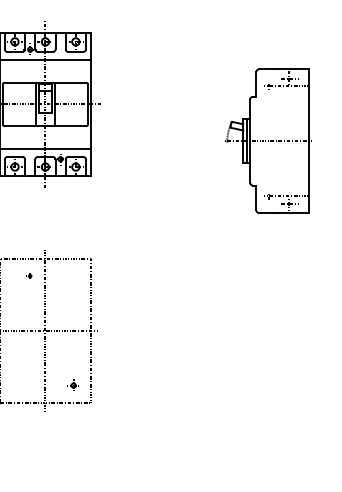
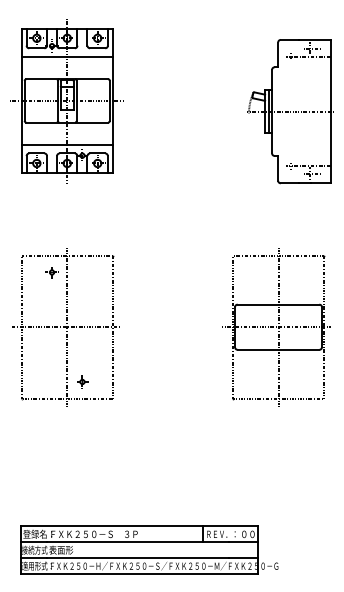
part: (268, 141) -> (290, 111), moved
part: (29, 276) -> (51, 272), size x1.67
part: (254, 331) -> (276, 327), added
part: (73, 385) -> (82, 381), moved

